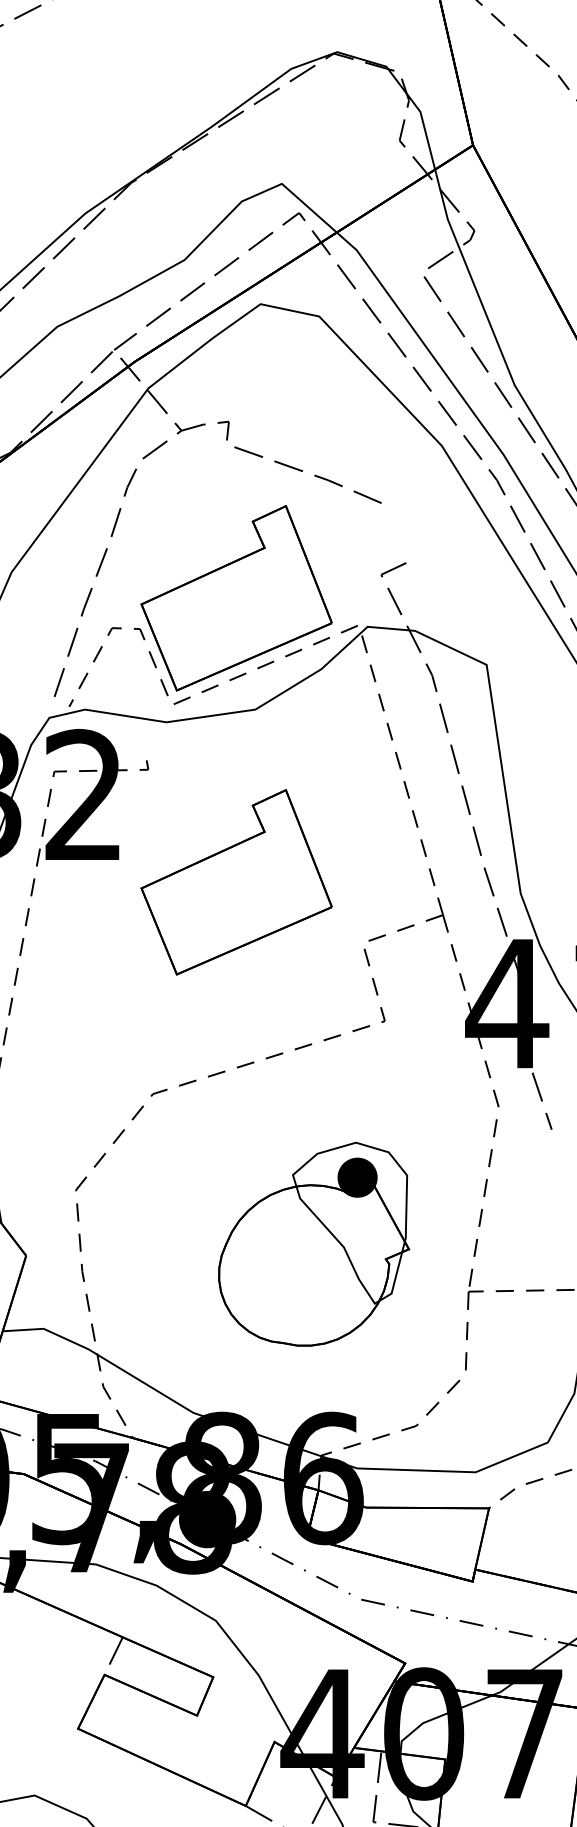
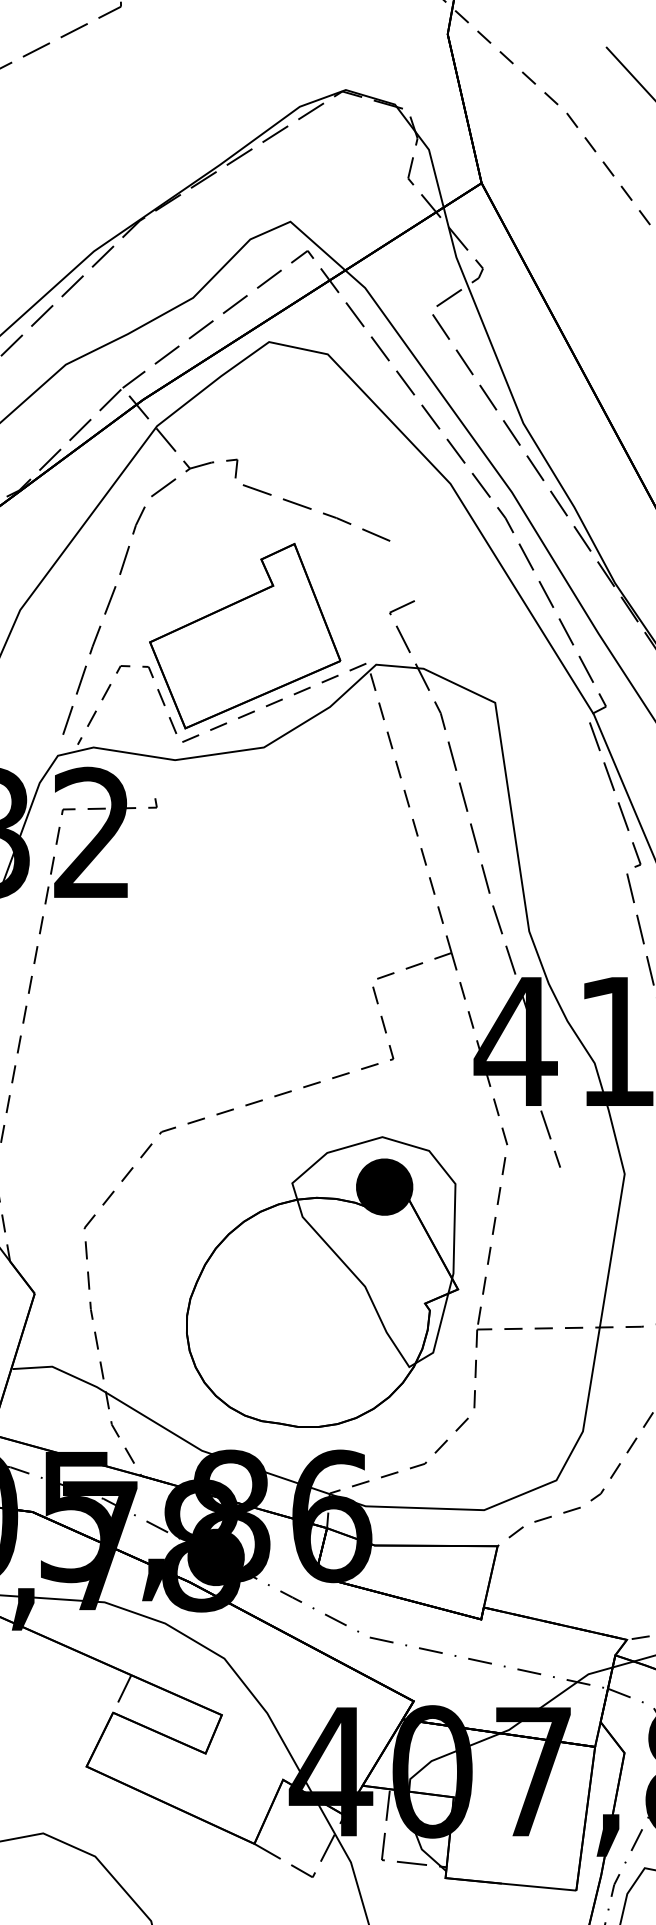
part: (236, 881) -> (245, 919), removed
part: (313, 1243) -> (322, 1281), size x1.43

